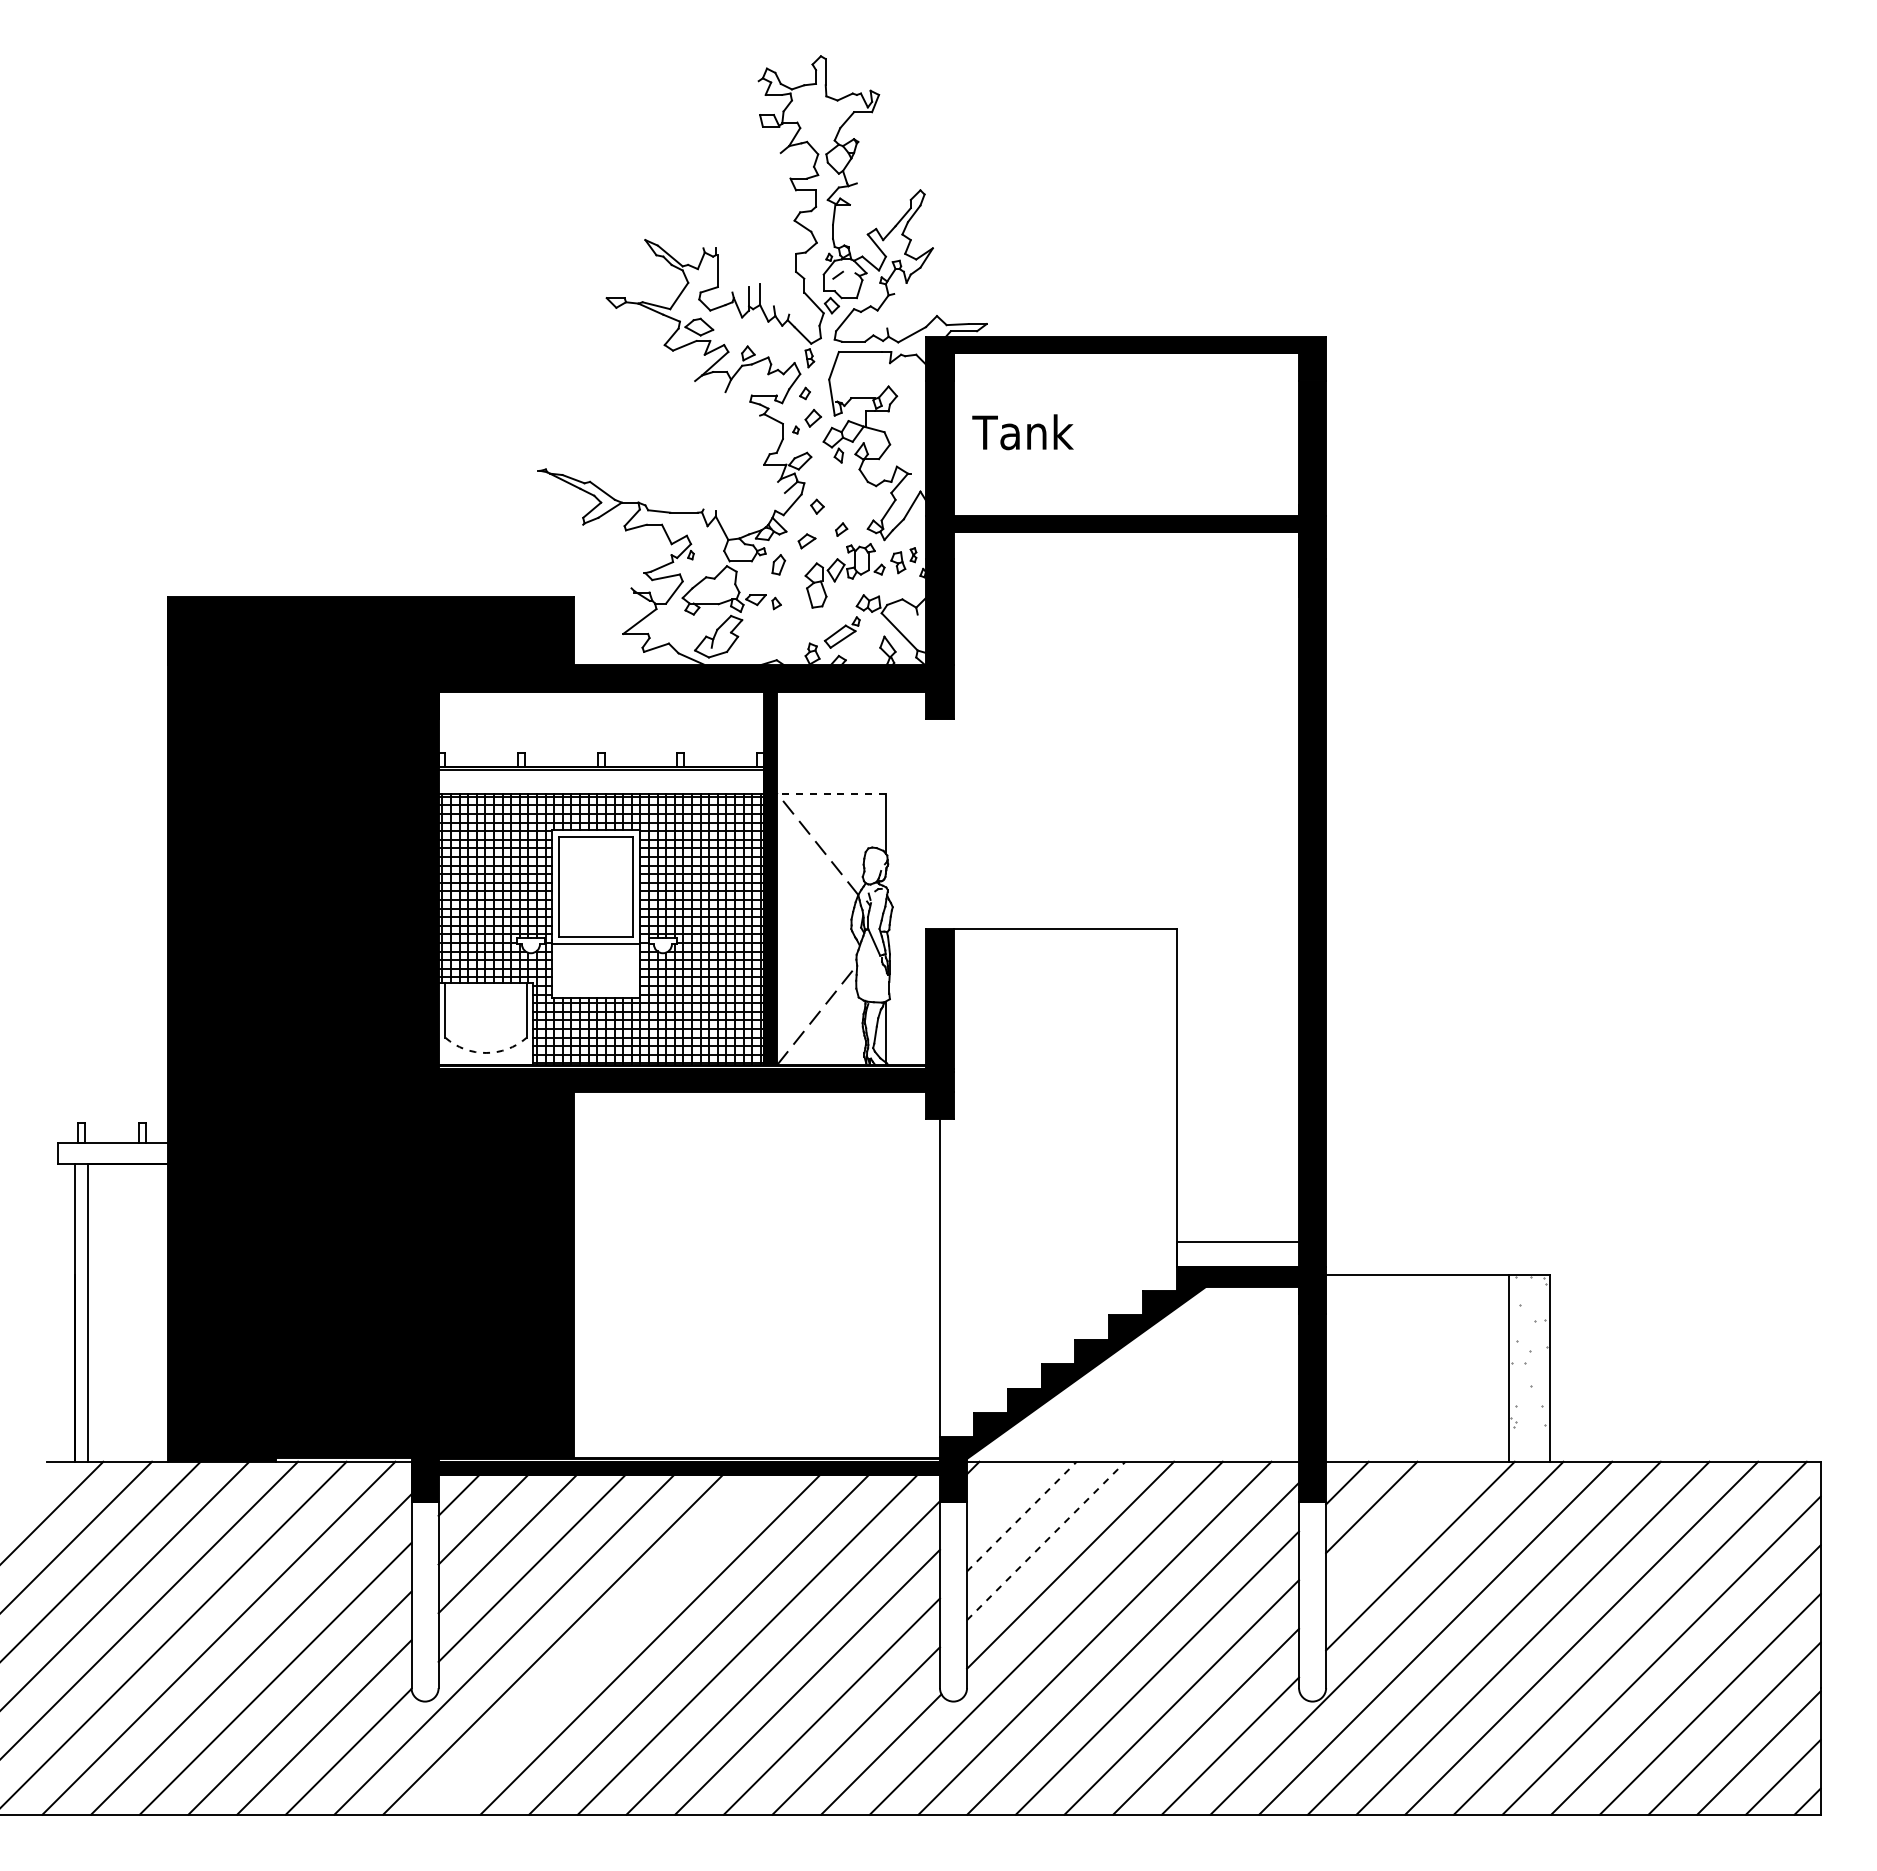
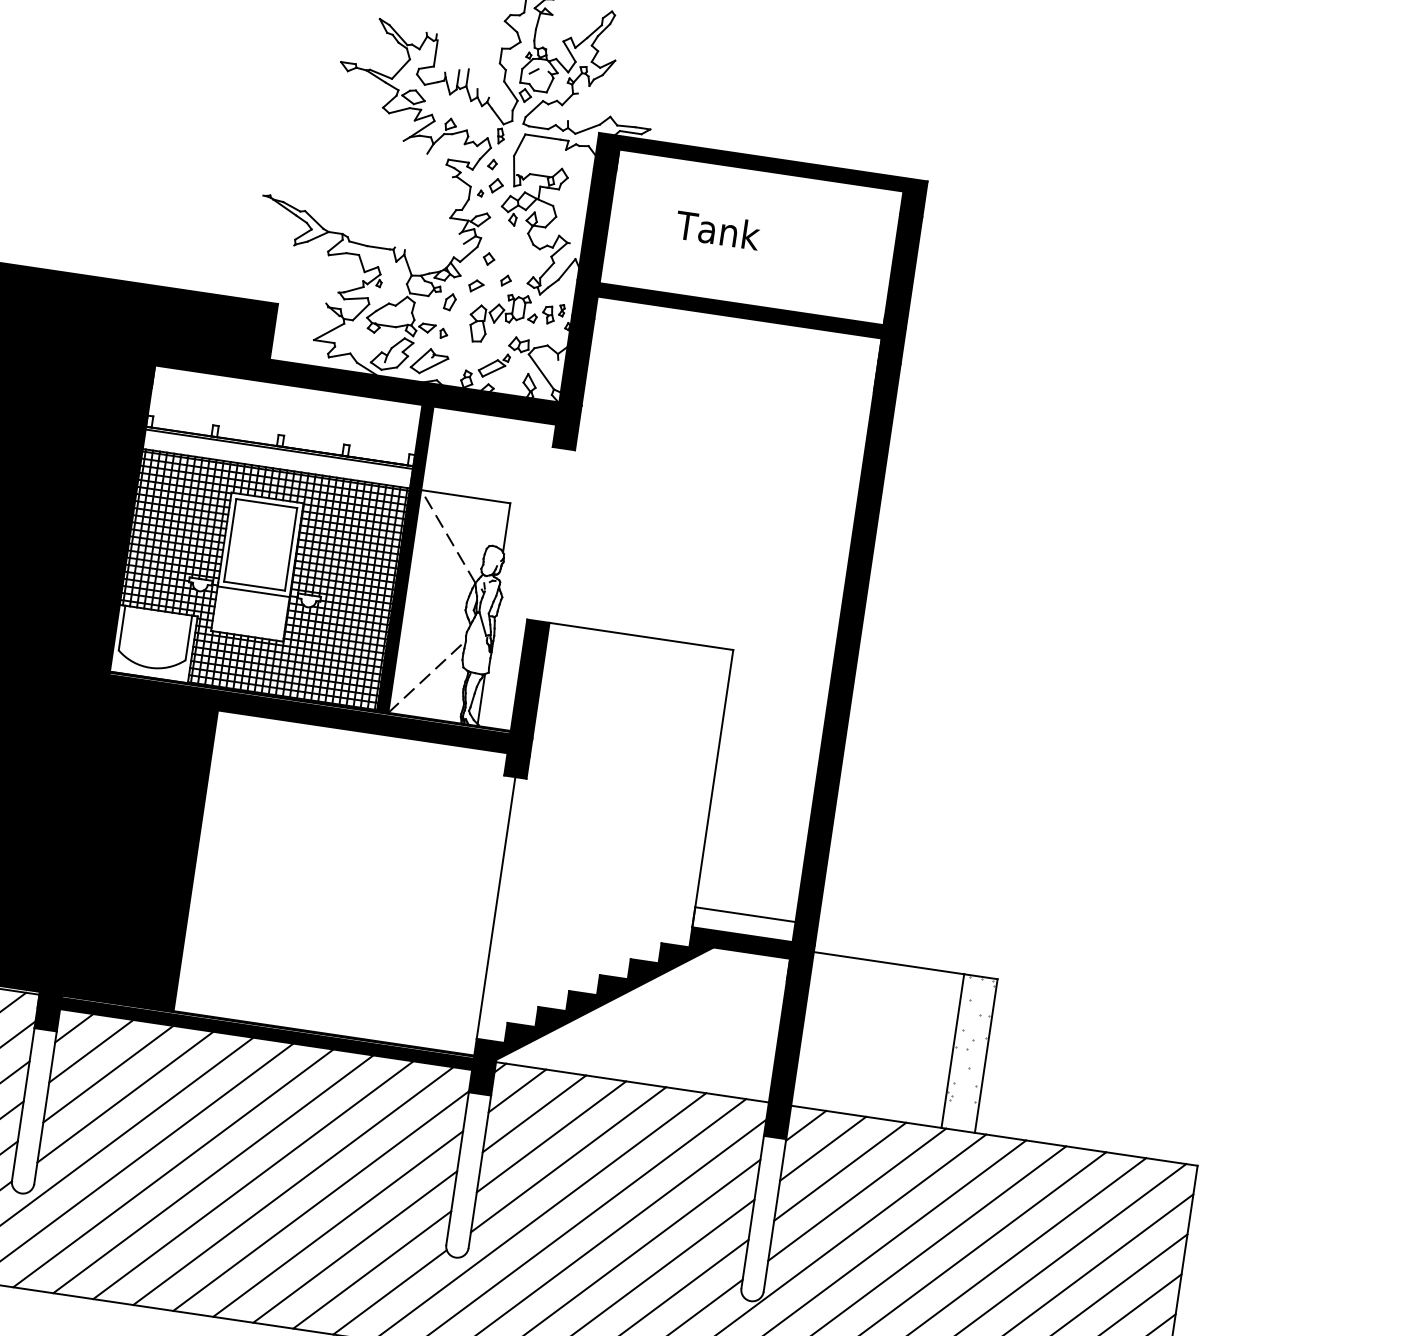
text: (1022, 432) -> (717, 230), moved
part: (764, 639) -> (429, 361), added
line: (831, 793) -> (465, 496), dashed -> solid
arc: (486, 1052) -> (150, 667), dashed -> solid
line: (997, 1491) -> (517, 1090), added
line: (1021, 1516) -> (534, 1113), dashed -> solid
line: (1396, 1531) -> (840, 1171), added
line: (1046, 1540) -> (551, 1136), dashed -> solid
line: (601, 1644) -> (173, 1167), added

